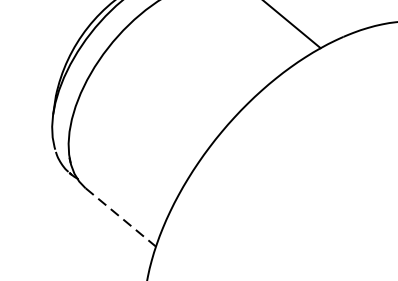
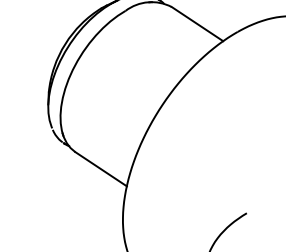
line: (121, 217) -> (101, 169), dashed -> solid

